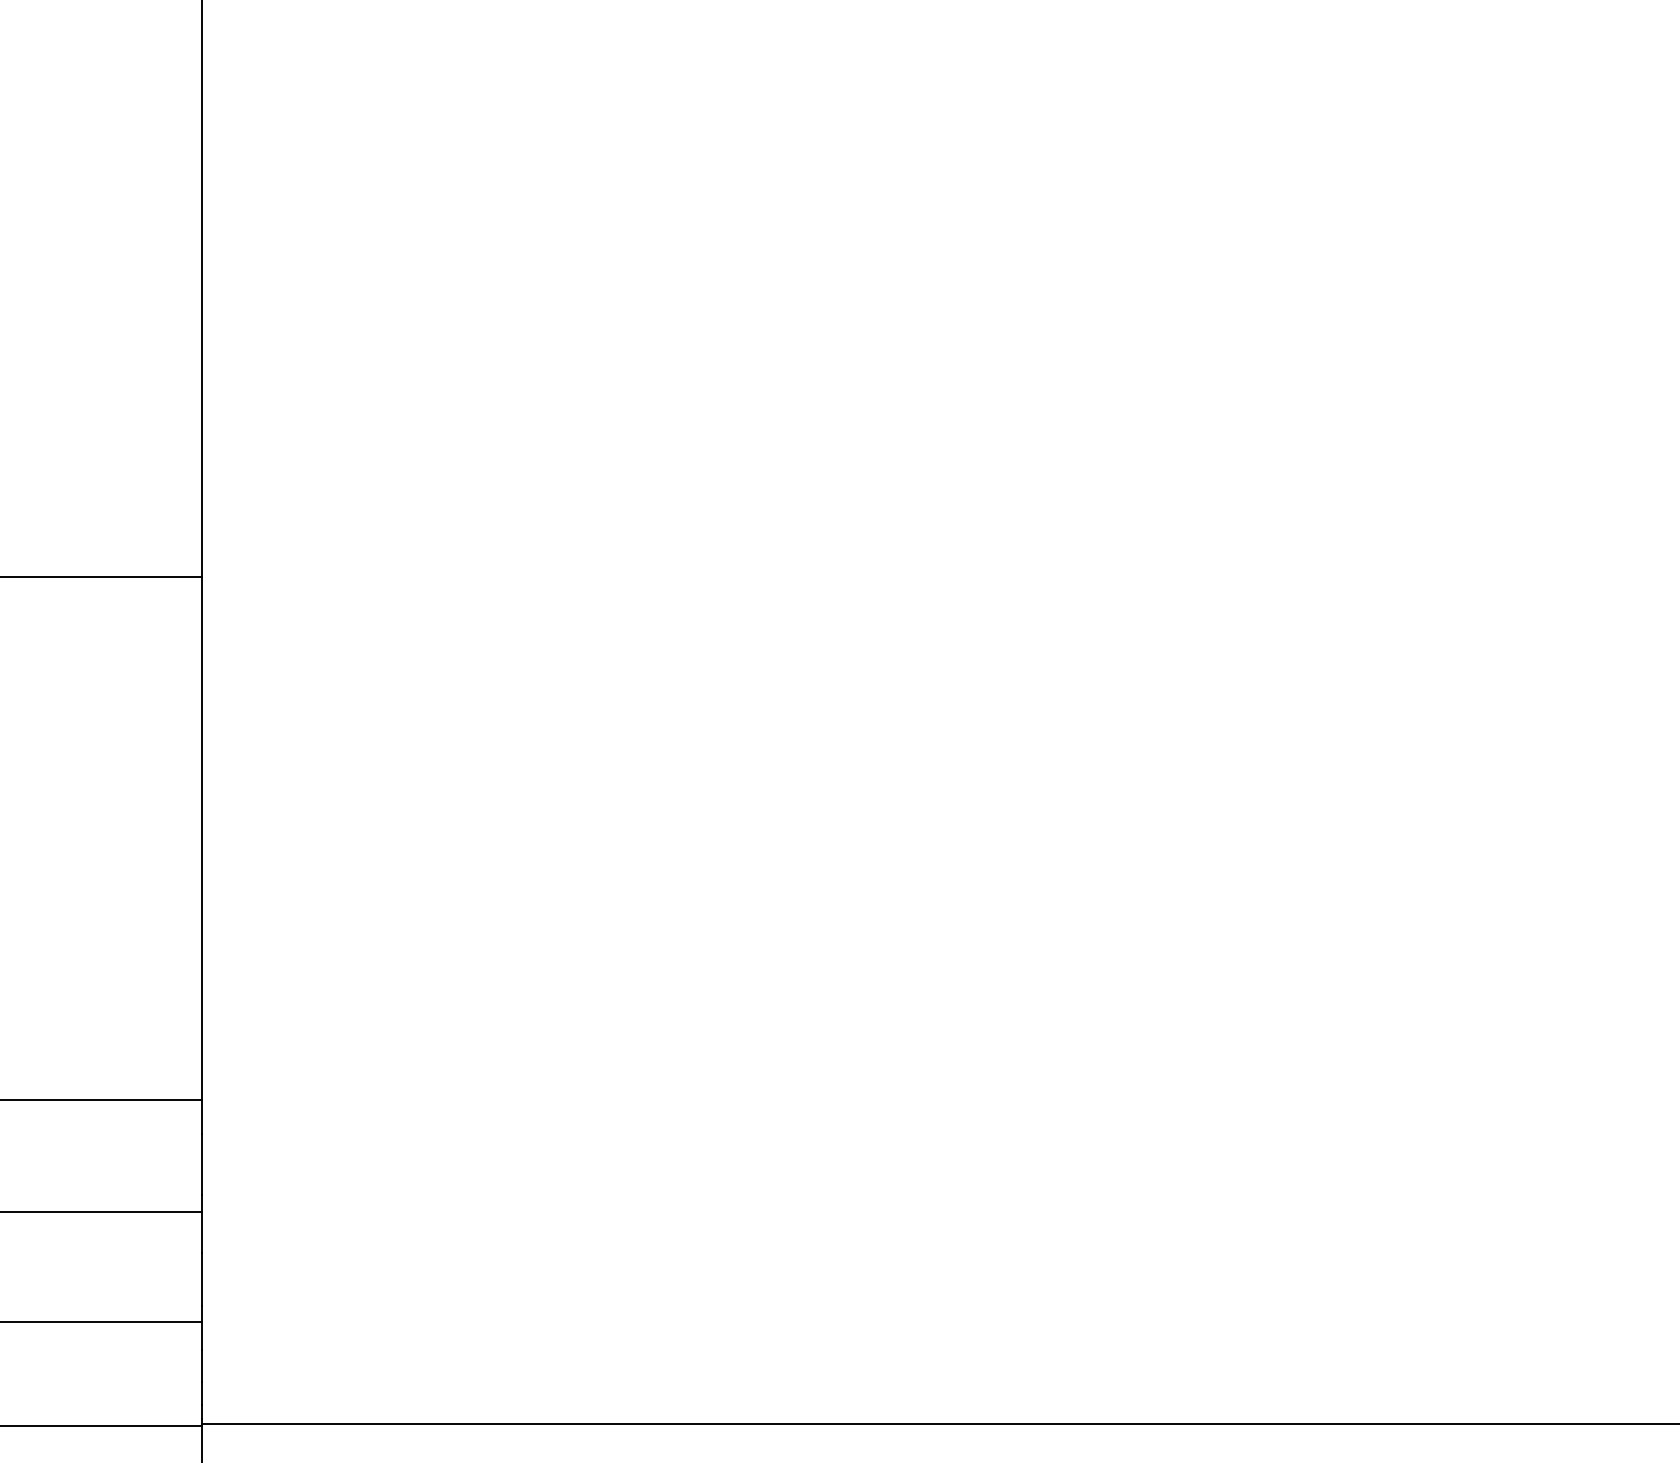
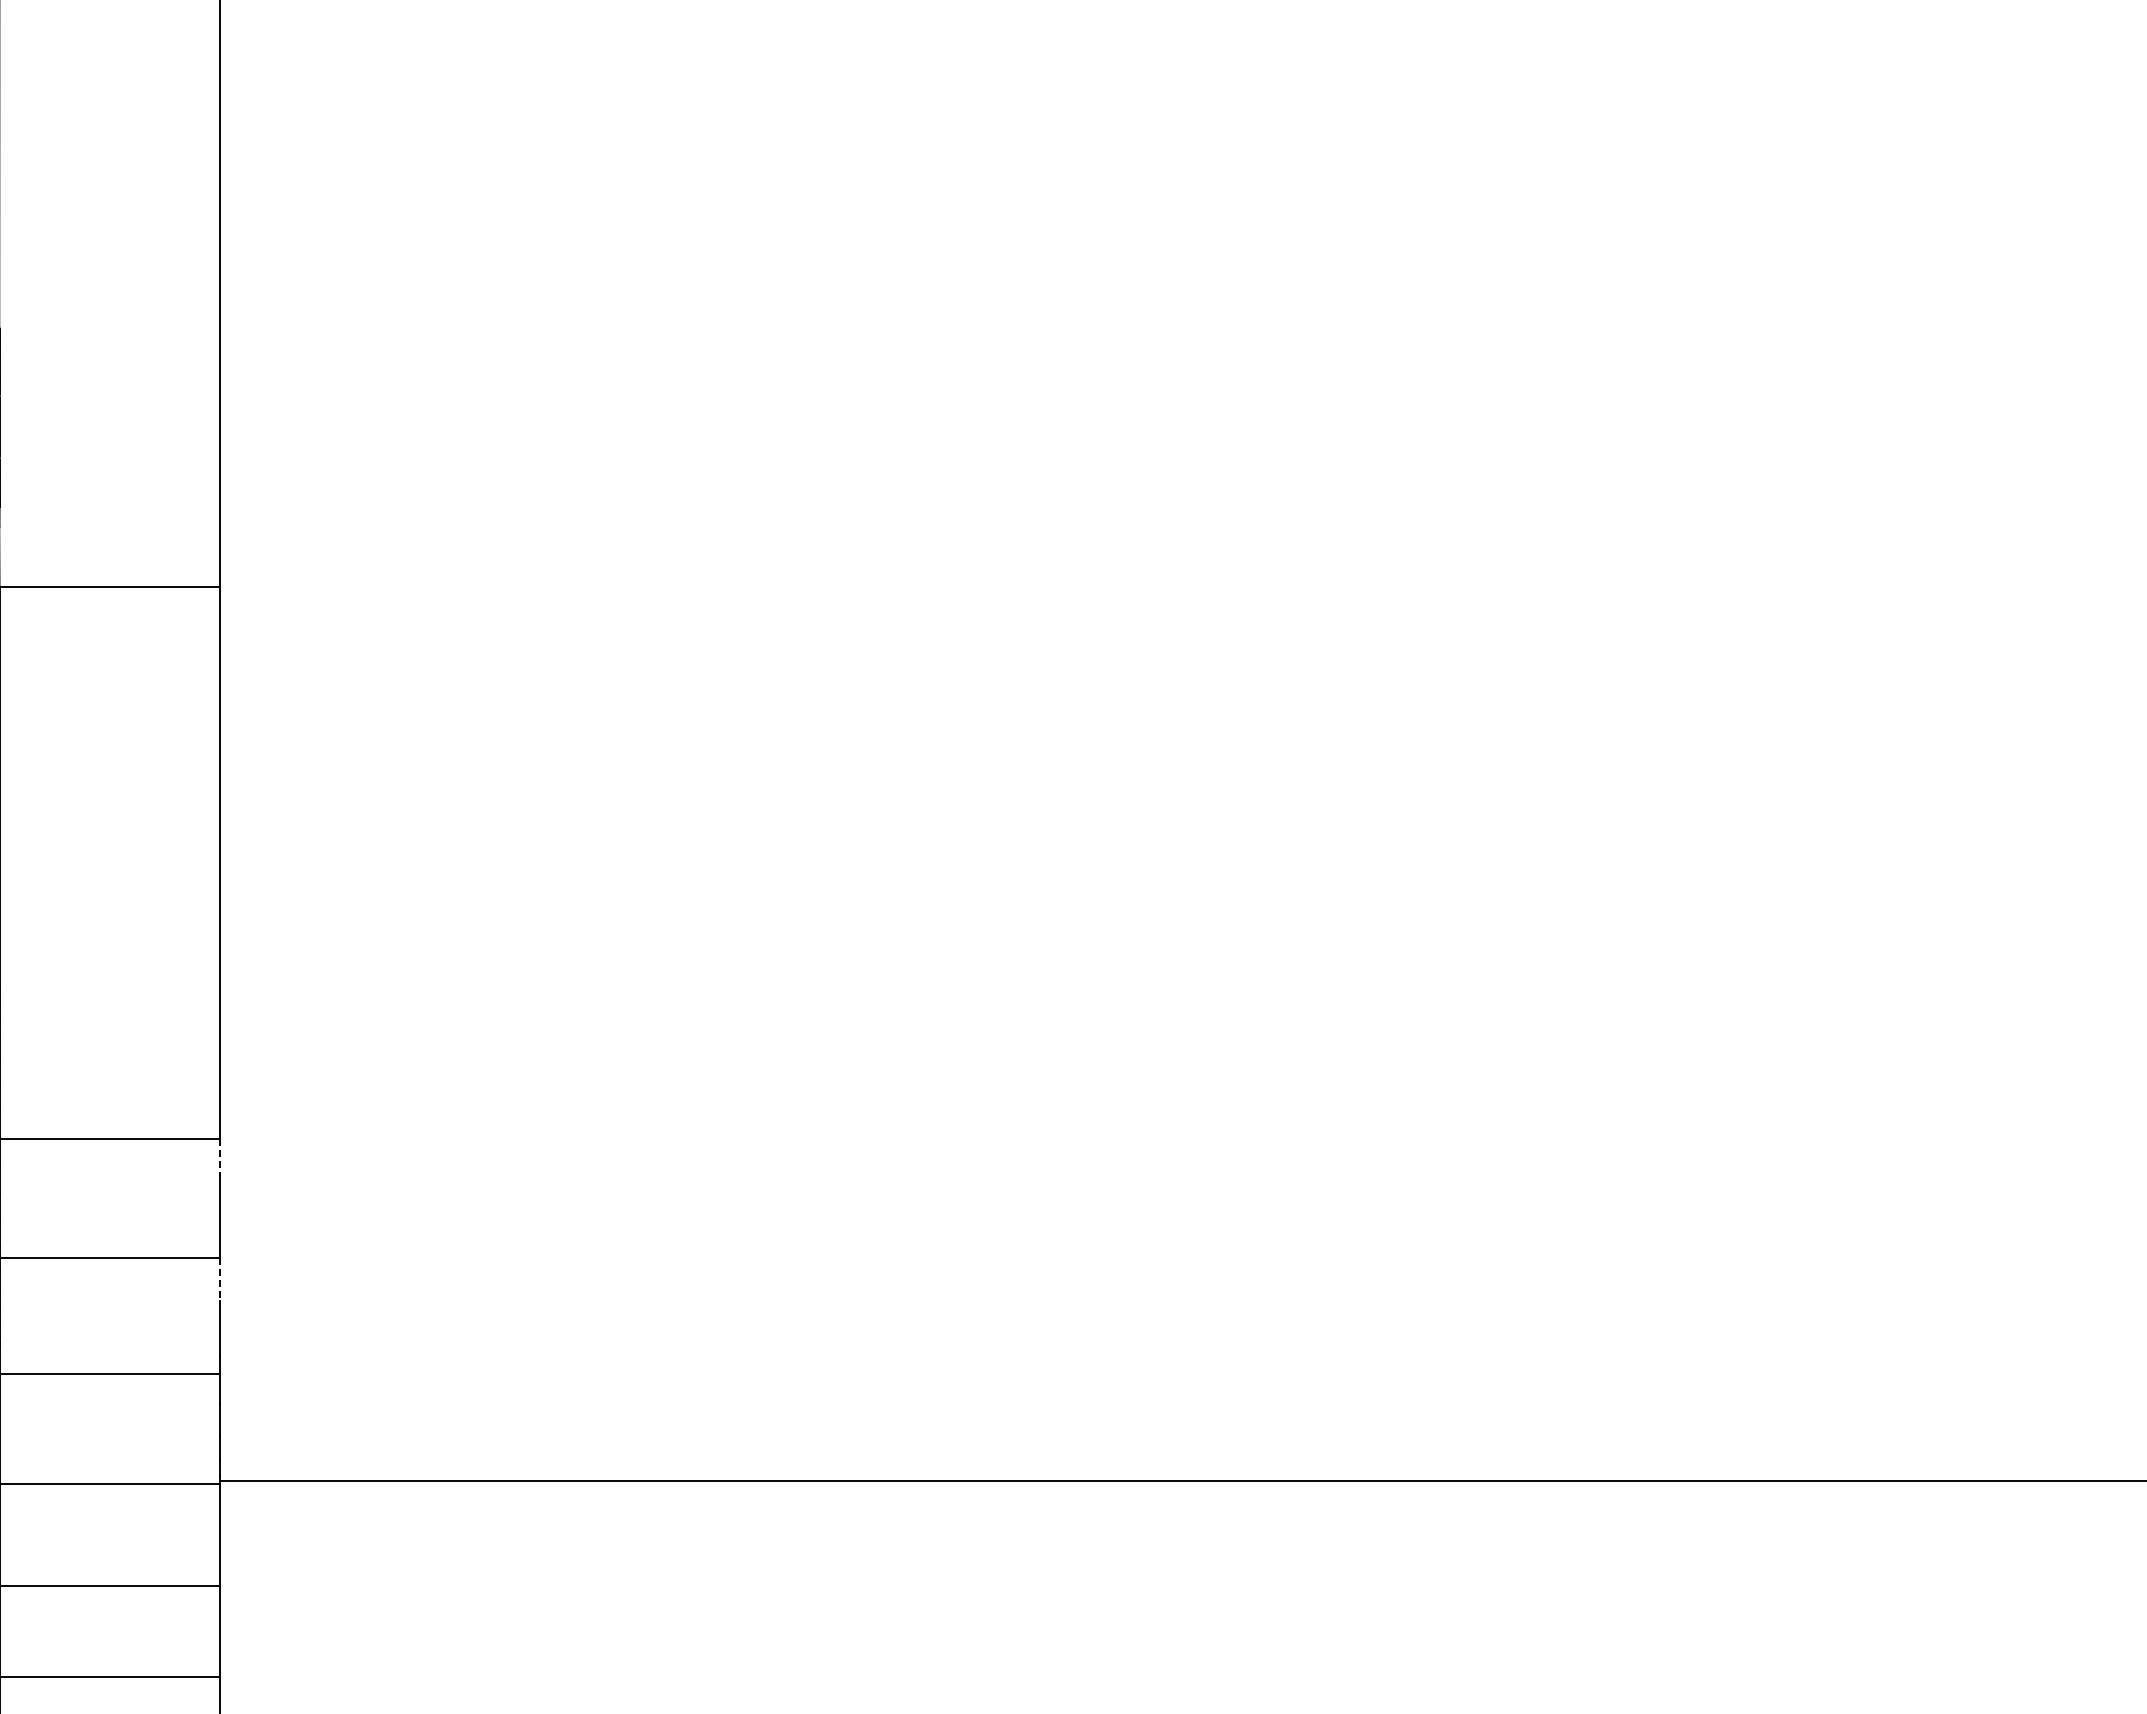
line: (202, 1117) -> (219, 1157), solid -> dashed
line: (202, 1232) -> (219, 1279), solid -> dashed

